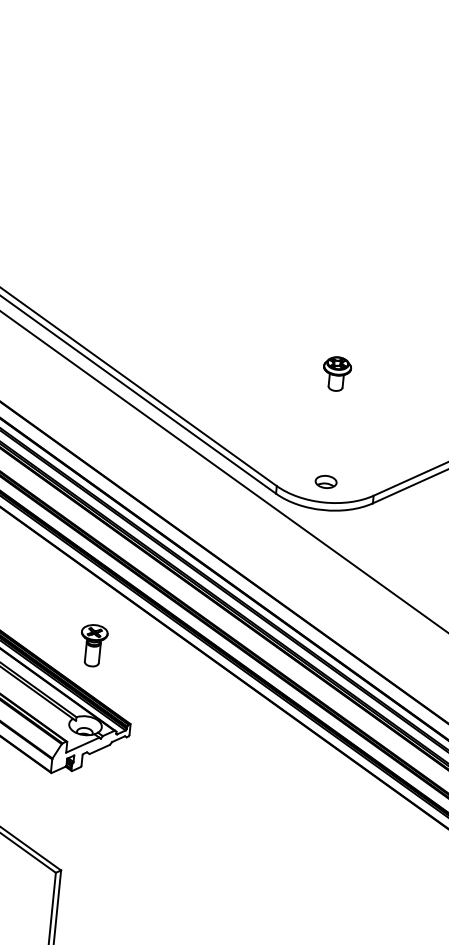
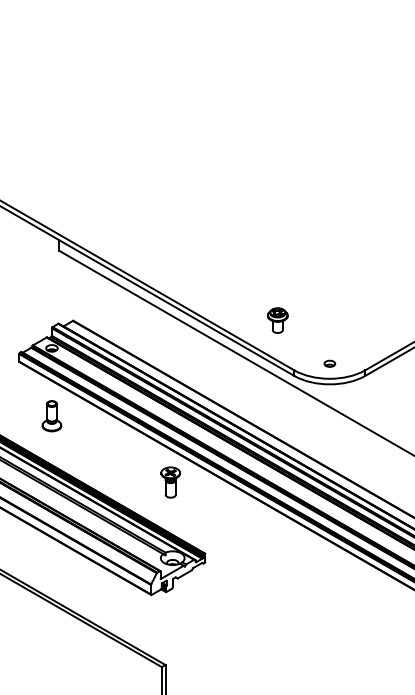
part: (336, 373) -> (277, 320), moved
part: (325, 481) -> (329, 363), size x0.7
part: (93, 645) -> (170, 482), moved

